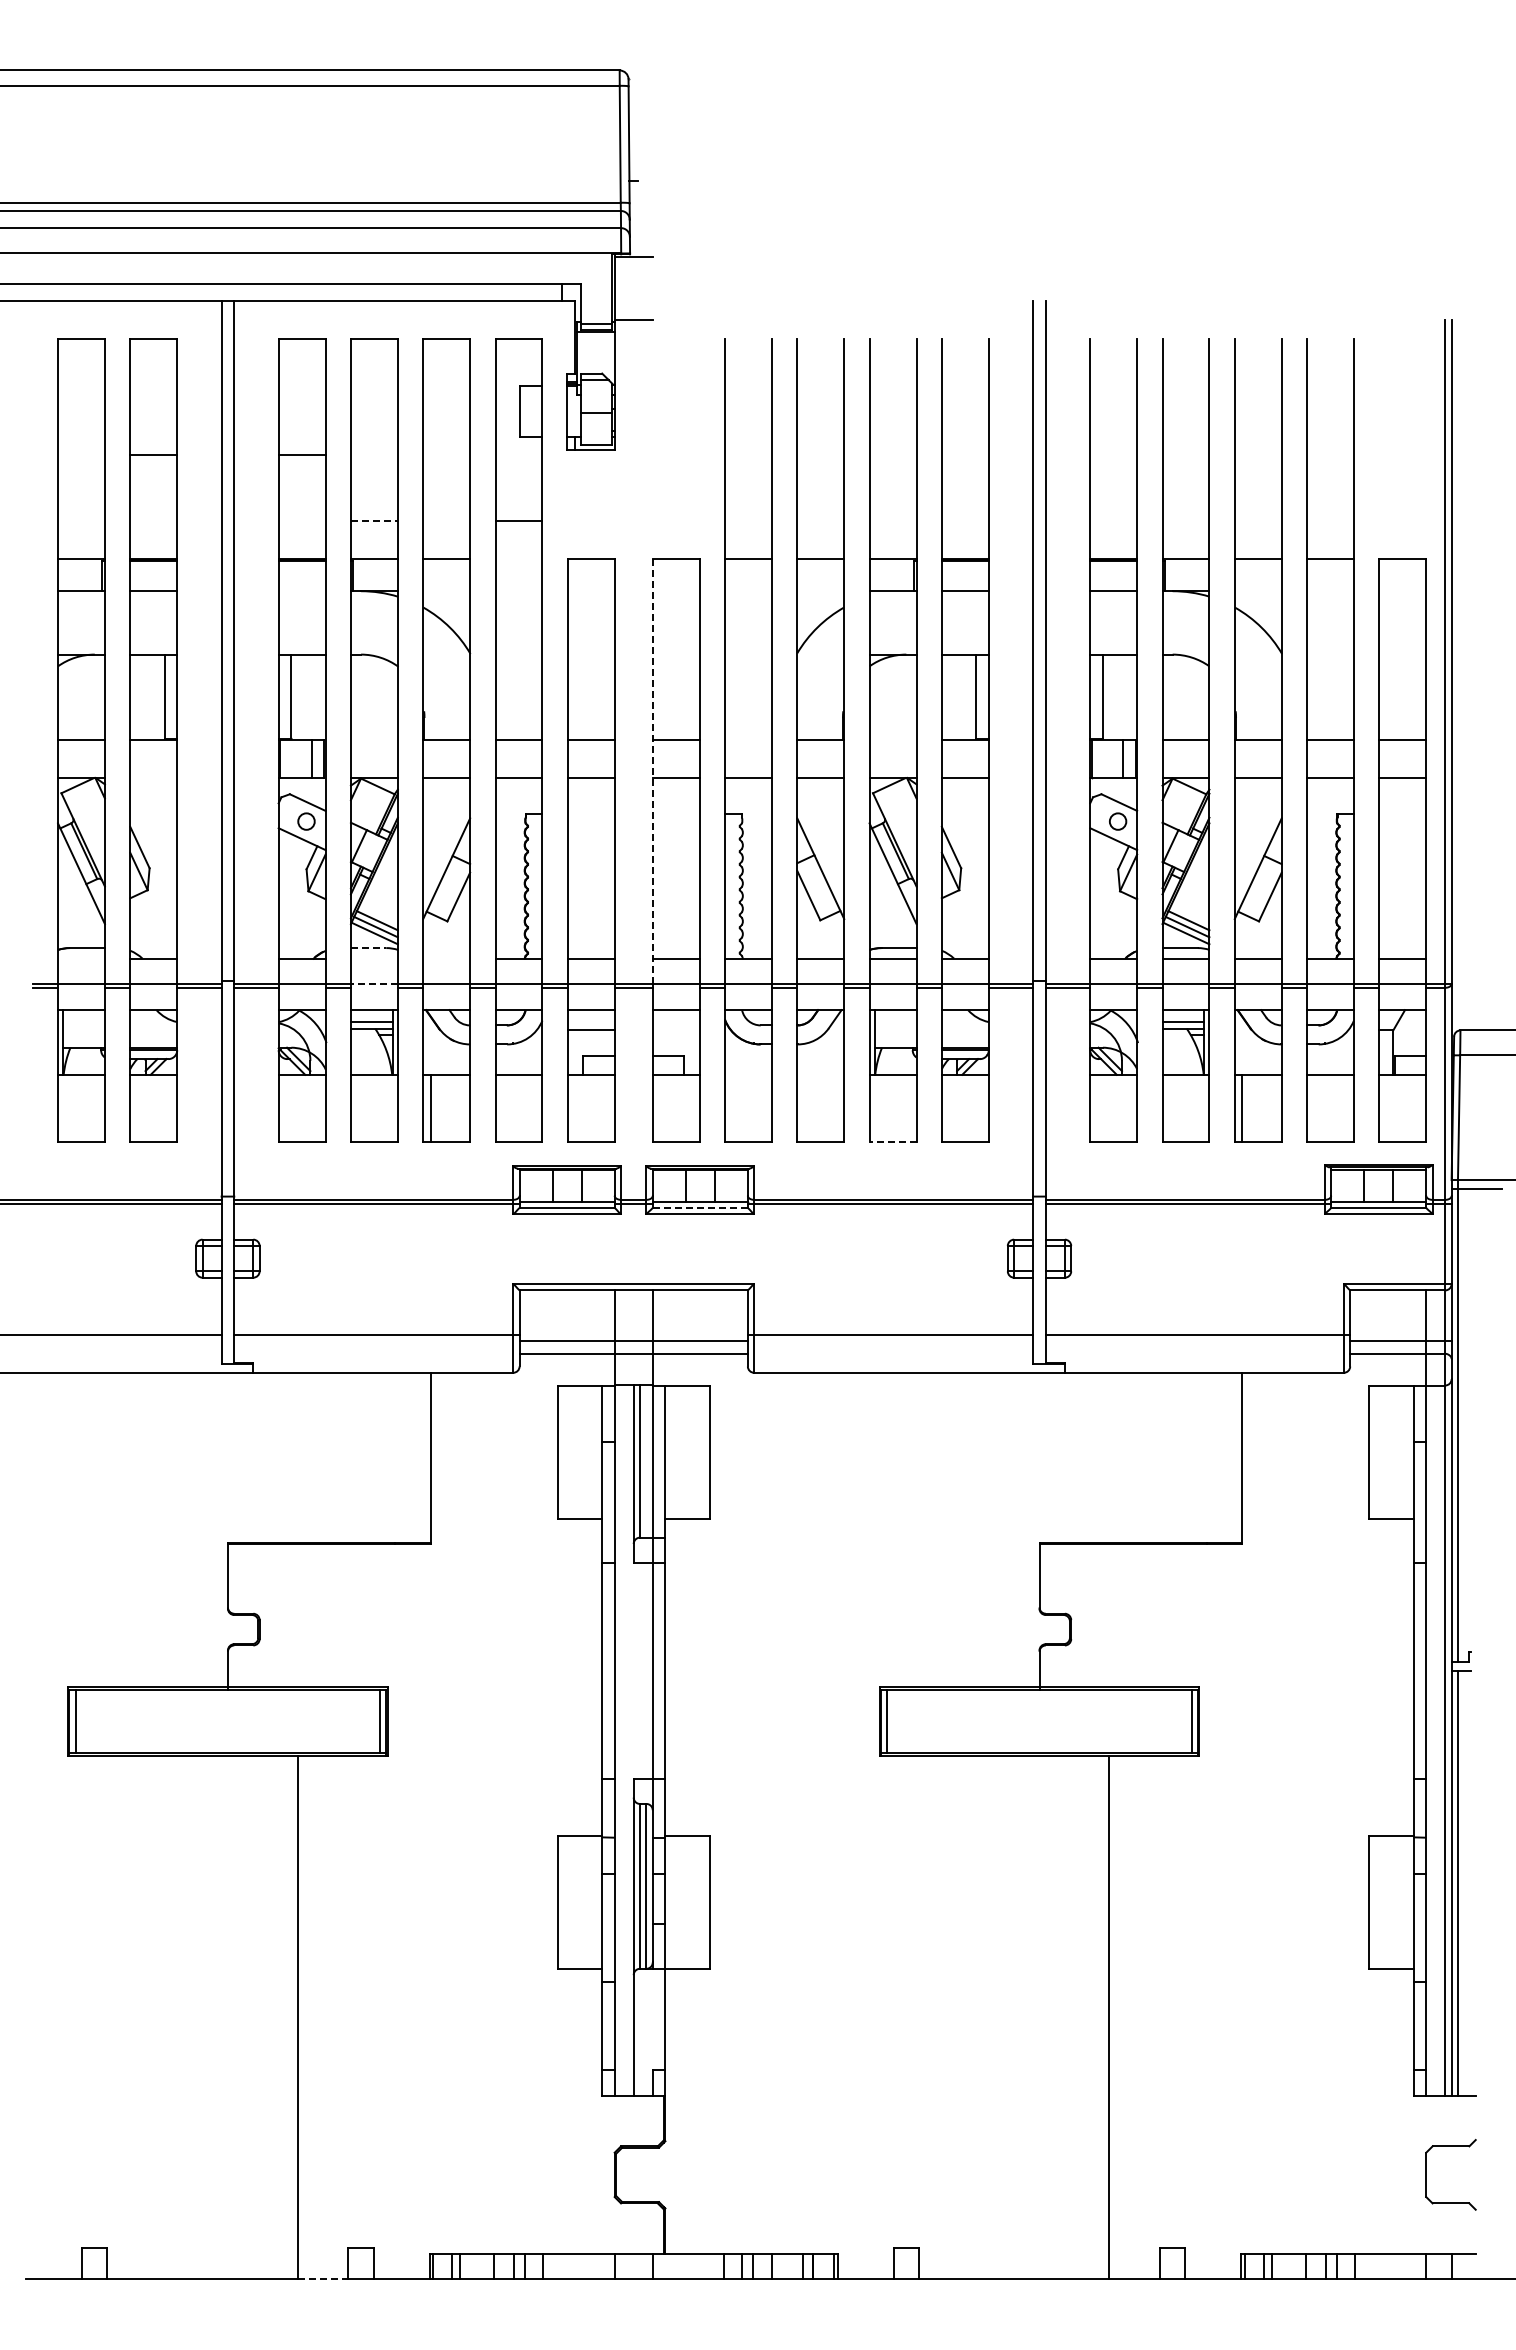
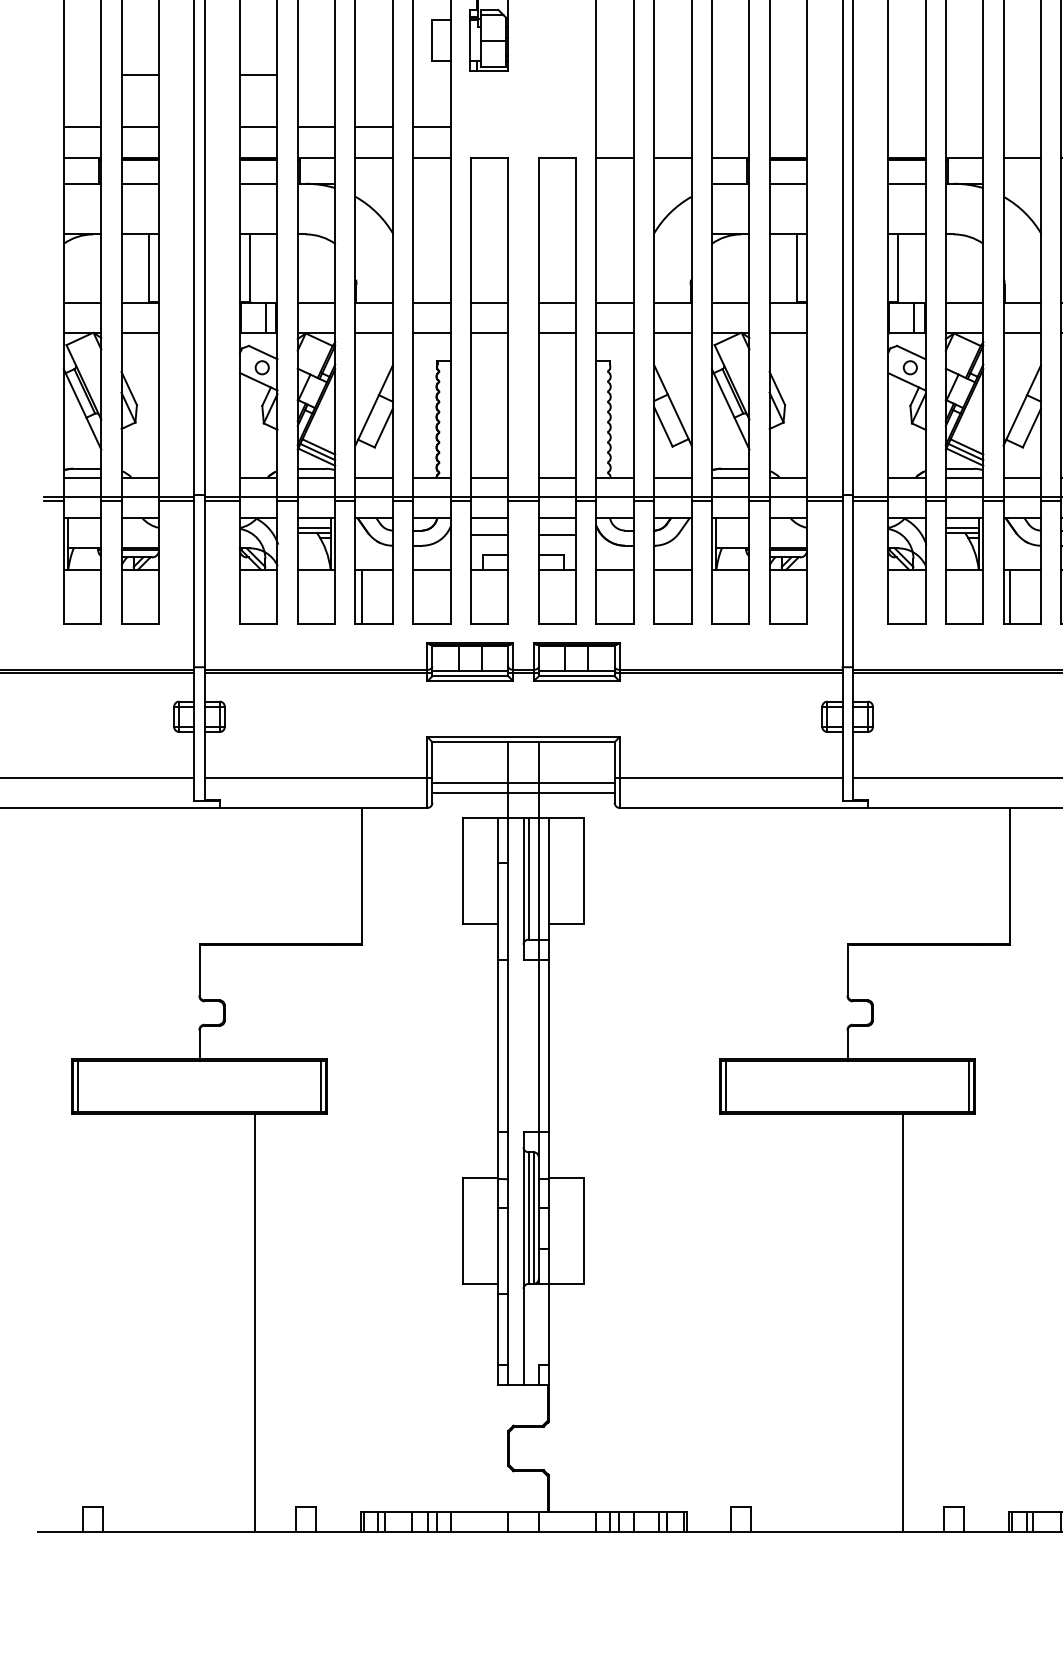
line: (81, 520) -> (82, 127), added
line: (153, 520) -> (140, 127), added
line: (301, 520) -> (258, 127), added
line: (374, 520) -> (316, 127), dashed -> solid
line: (446, 520) -> (374, 127), added
line: (518, 558) -> (431, 157), added
line: (301, 591) -> (258, 184), added
line: (373, 740) -> (315, 303), added
line: (748, 740) -> (615, 303), added
line: (892, 740) -> (730, 303), added
line: (652, 771) -> (538, 327), dashed -> solid
line: (153, 778) -> (140, 333), added
line: (368, 948) -> (311, 469), dashed -> solid
line: (81, 959) -> (82, 477), added
line: (373, 959) -> (315, 477), added
line: (446, 959) -> (374, 477), added
line: (373, 983) -> (315, 497), dashed -> solid
line: (675, 1030) -> (556, 534), added
line: (748, 1074) -> (615, 569), added
line: (820, 1074) -> (672, 569), added
line: (892, 1142) -> (730, 624), dashed -> solid
line: (700, 1207) -> (576, 675), dashed -> solid
line: (323, 2279) -> (275, 1532), dashed -> solid

